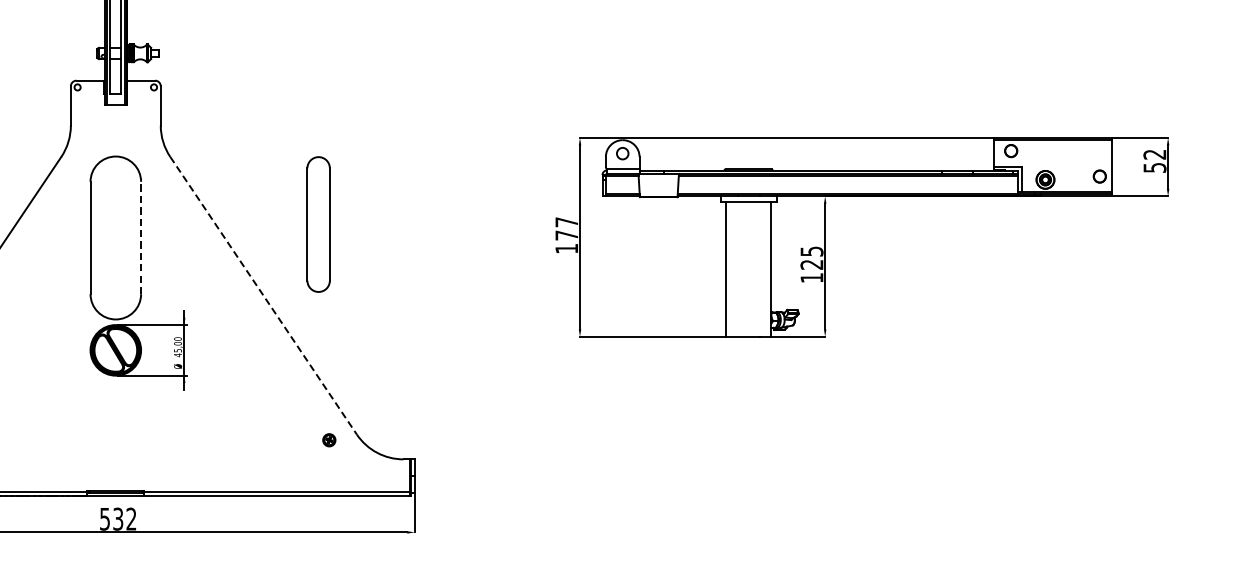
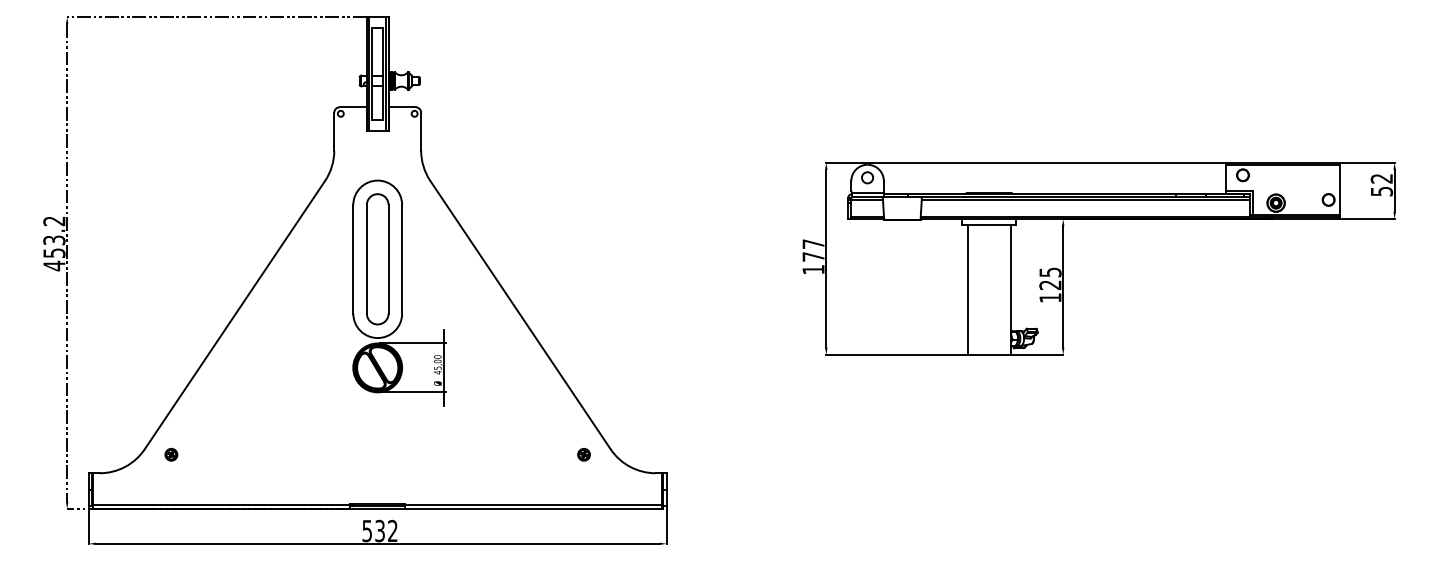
part: (318, 224) -> (377, 259), moved
line: (141, 237) -> (402, 258), dashed -> solid
line: (263, 296) -> (520, 315), dashed -> solid

